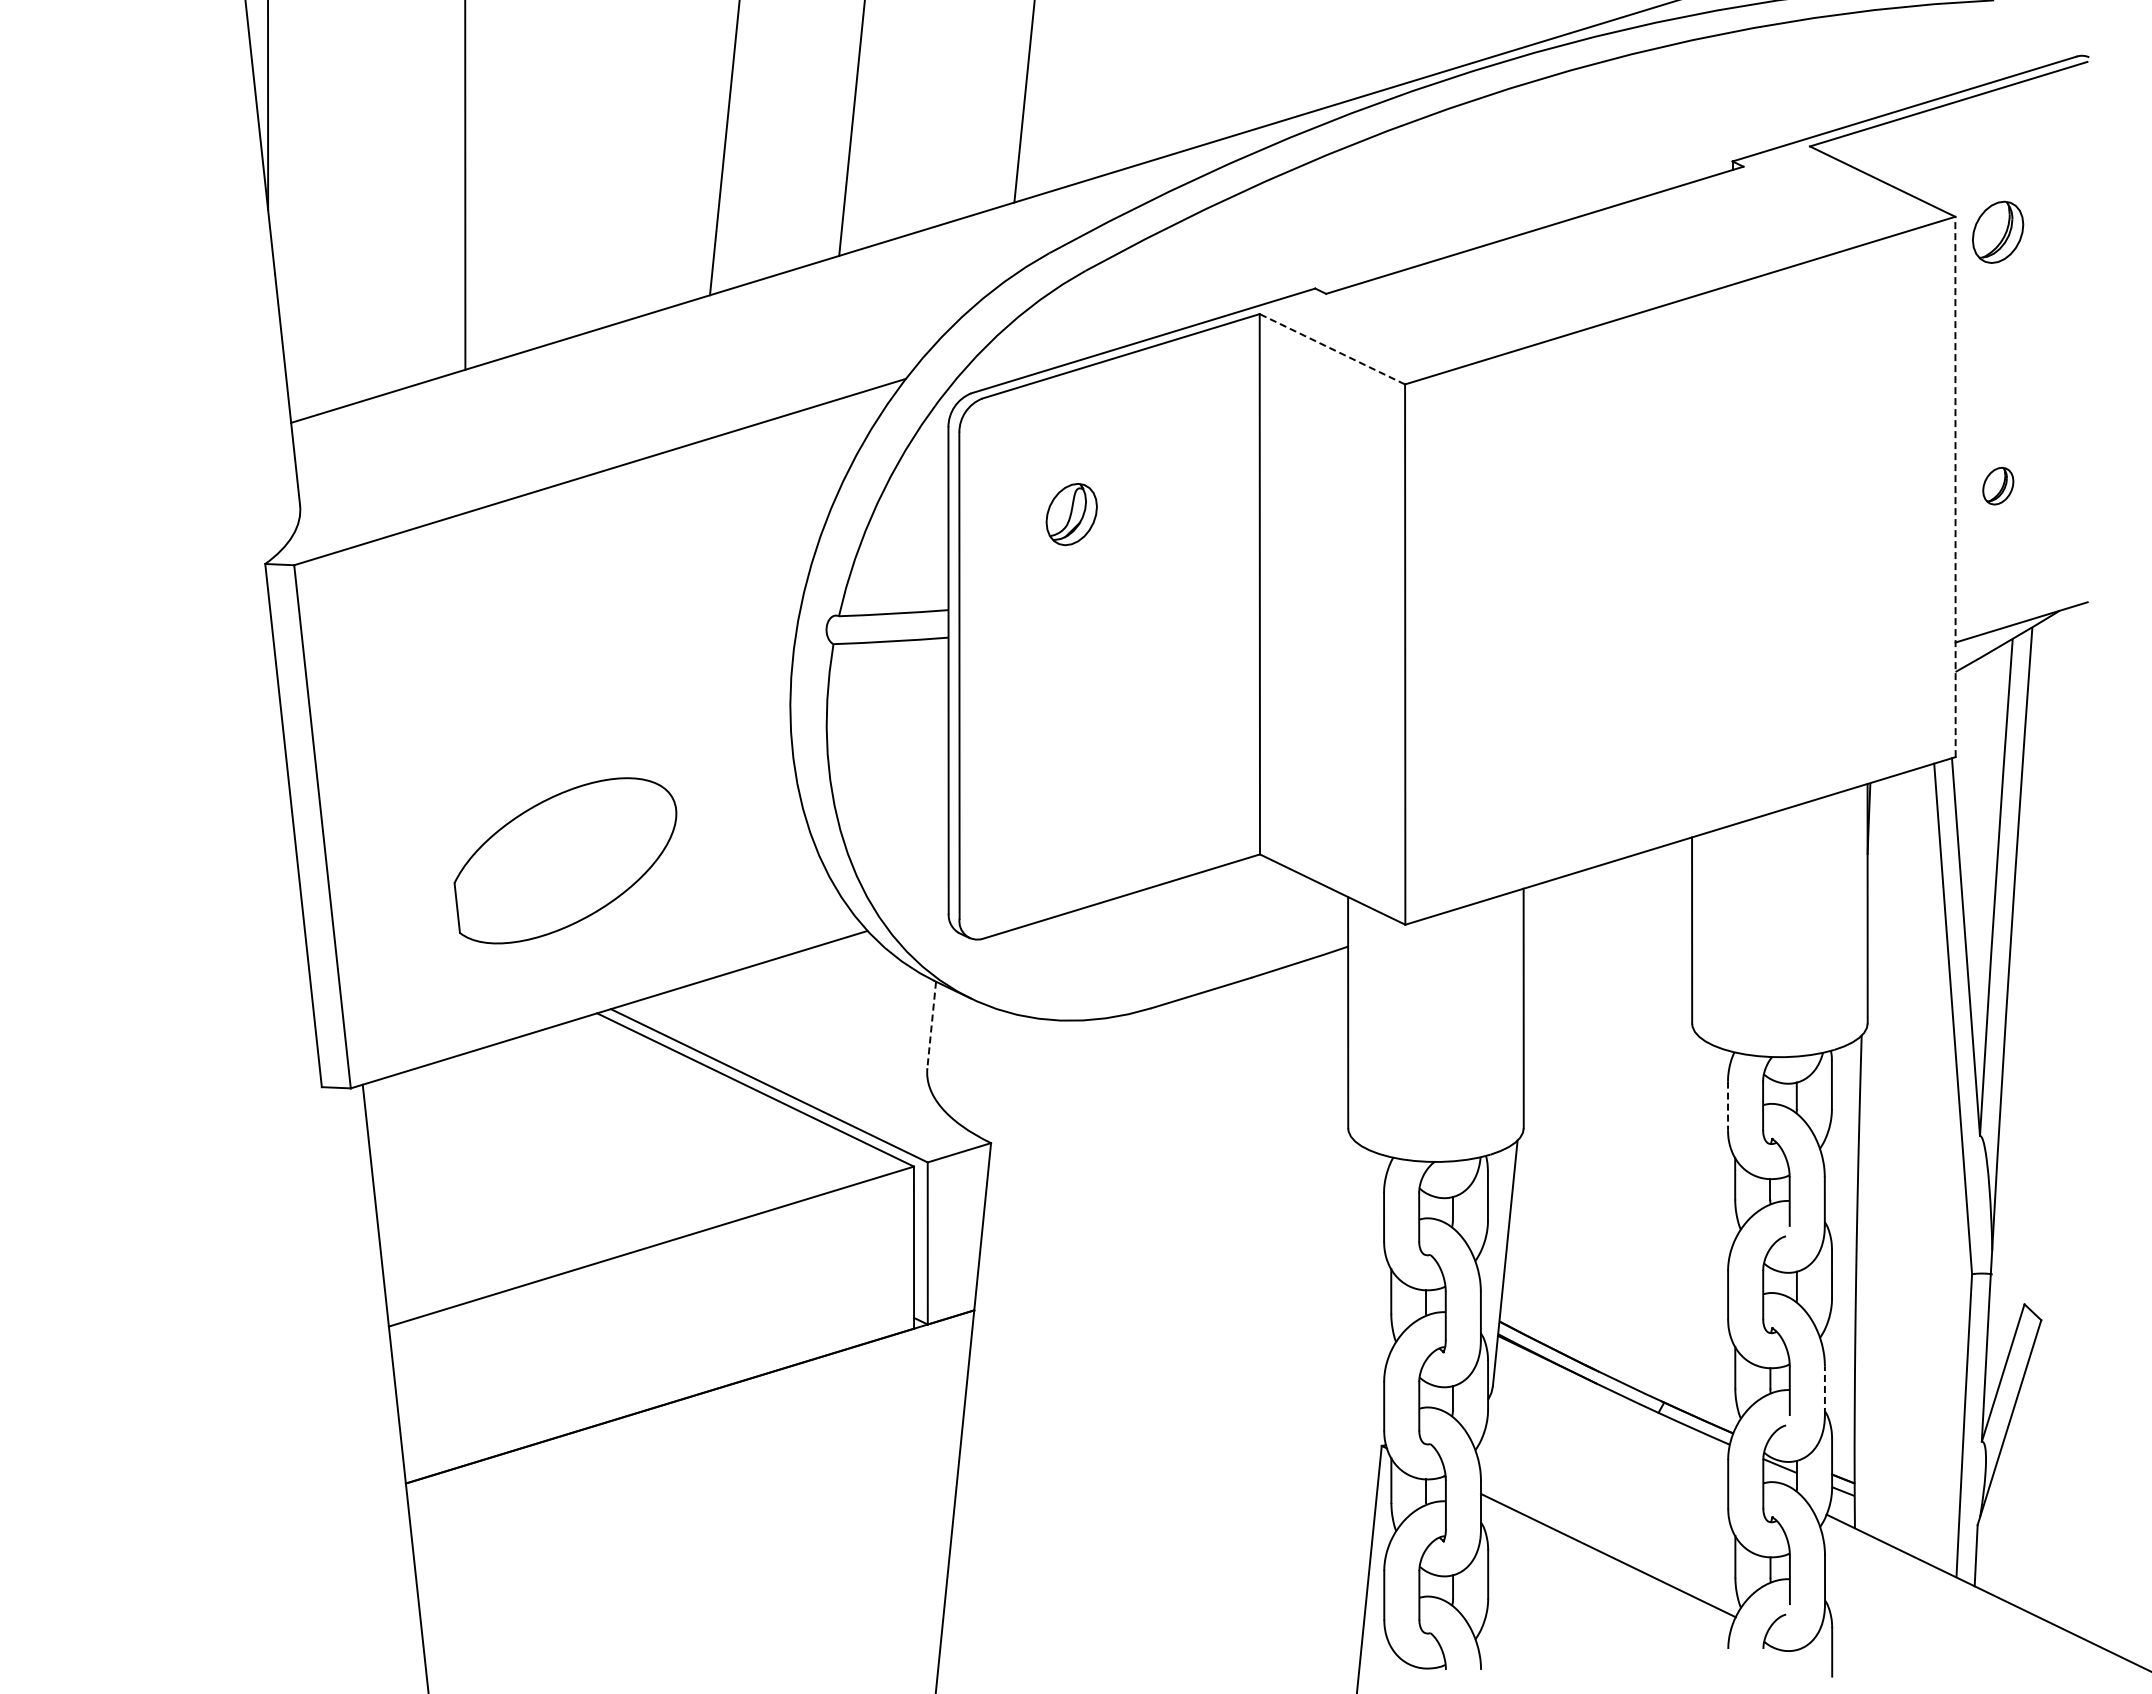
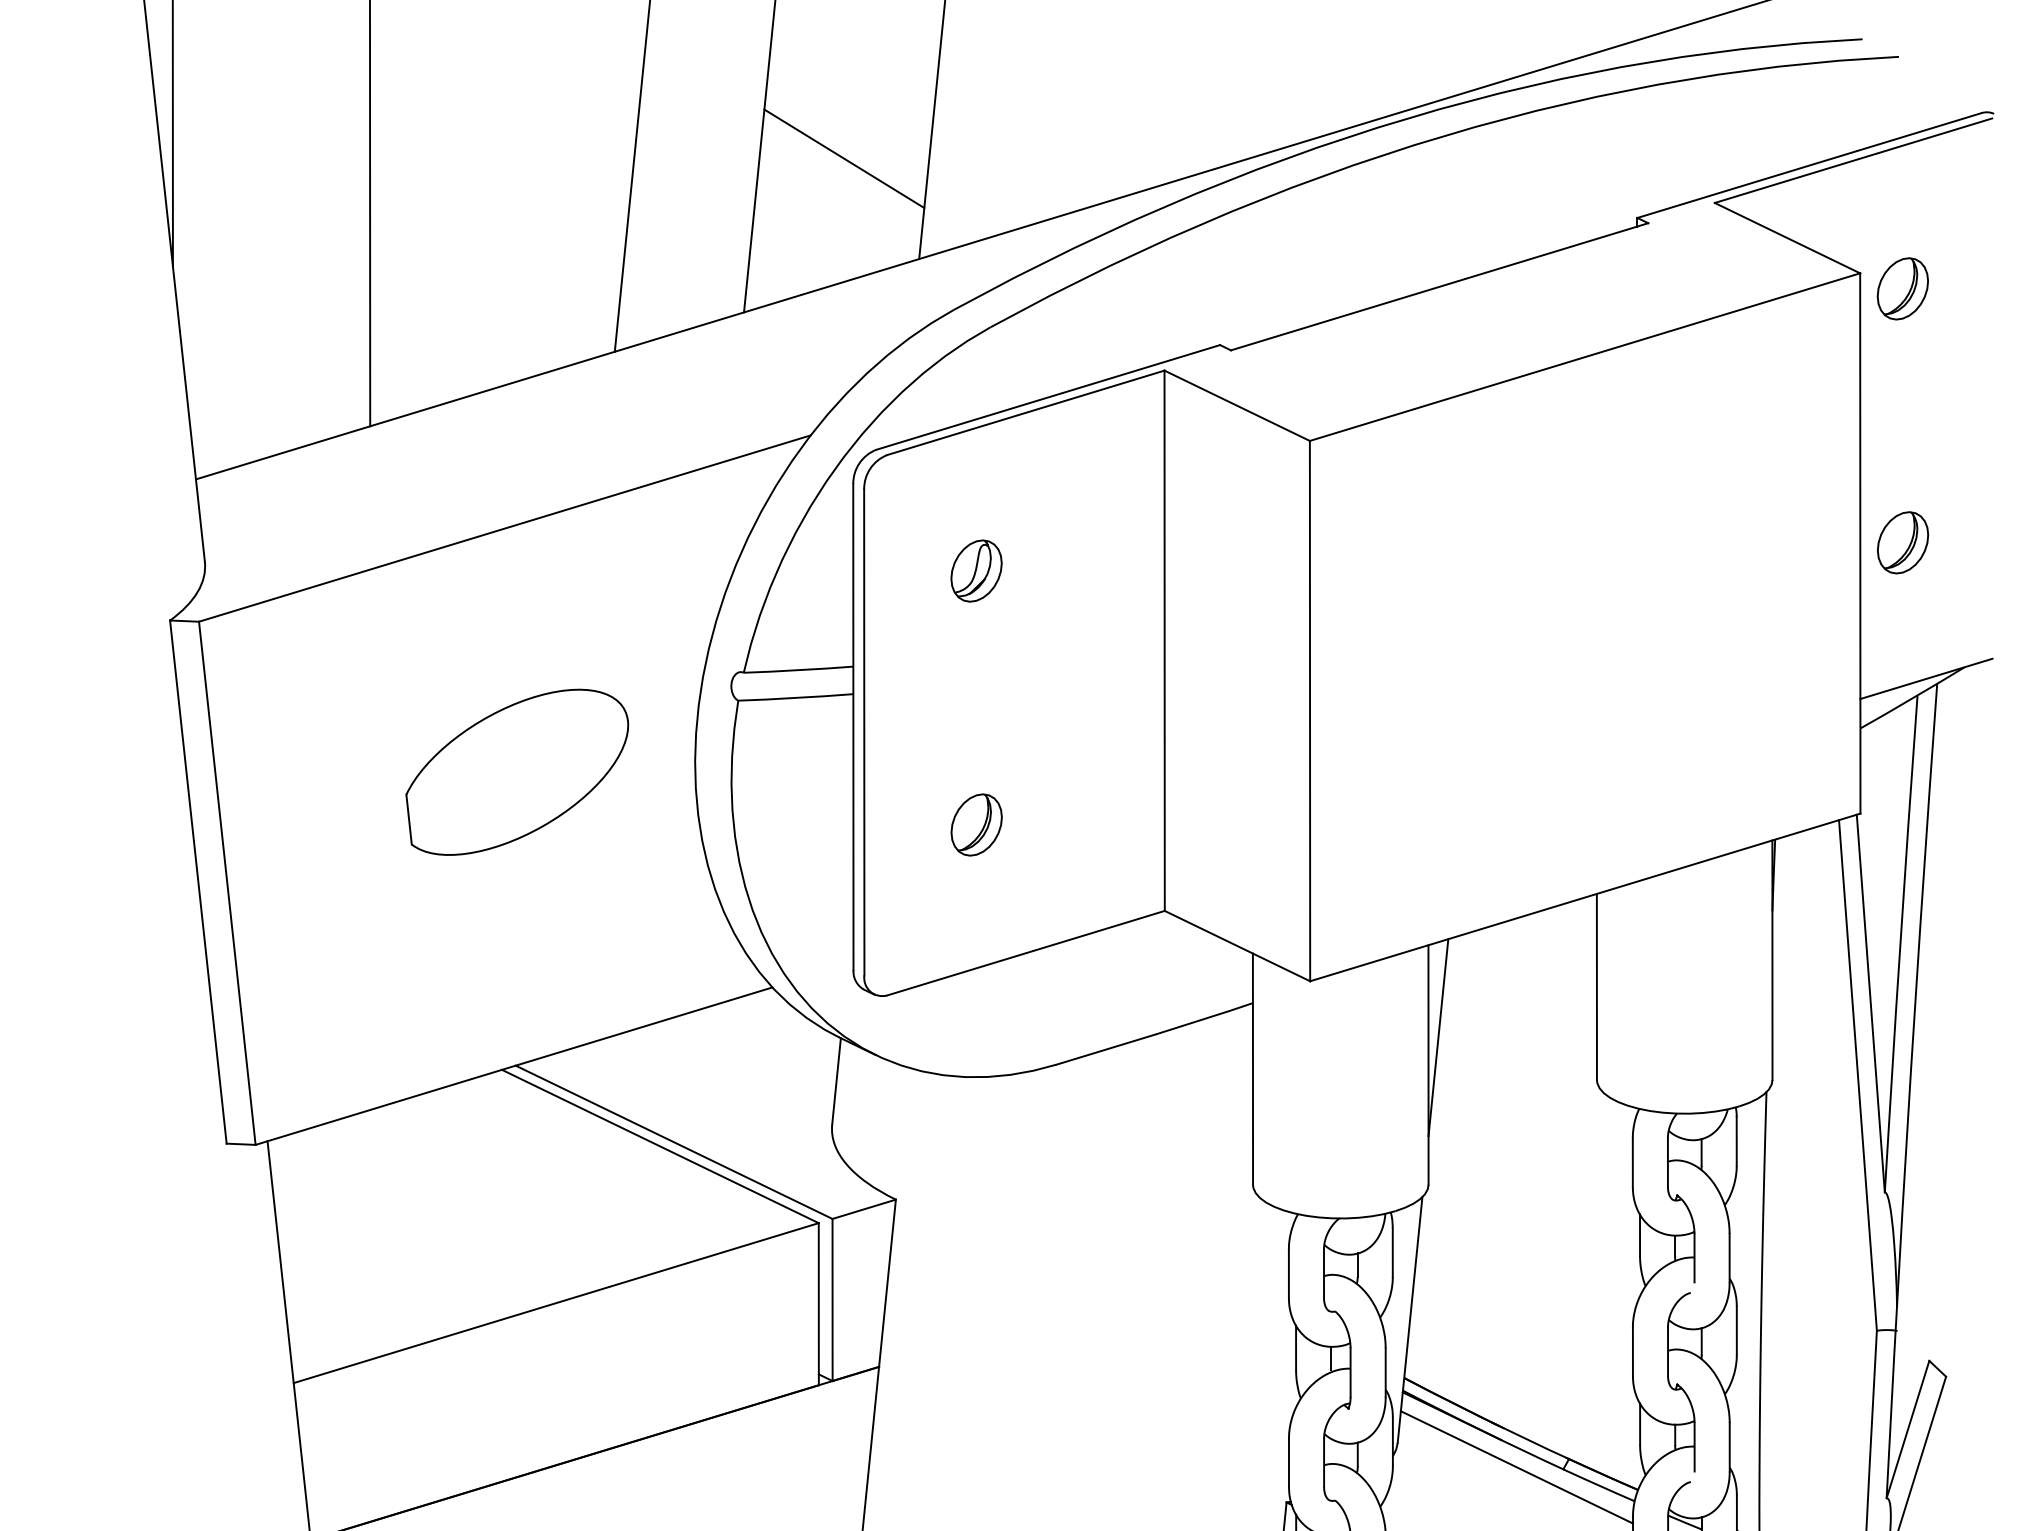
line: (939, 102) -> (844, 159), added
line: (1332, 349) -> (1237, 406), dashed -> solid
part: (1998, 485) -> (1903, 542), size x1.67
line: (1955, 486) -> (1860, 543), dashed -> solid
part: (1071, 768) -> (976, 825), added
part: (565, 860) -> (517, 772), moved
line: (1533, 980) -> (1438, 1037), added
line: (931, 1025) -> (836, 1082), dashed -> solid
line: (1728, 1106) -> (1633, 1163), dashed -> solid
line: (1824, 1390) -> (1729, 1447), dashed -> solid
line: (1612, 1410) -> (1517, 1467), added

